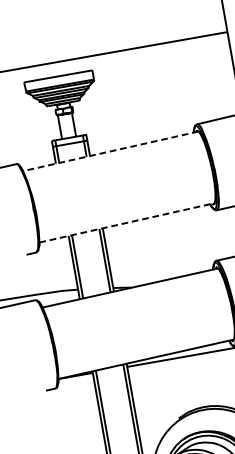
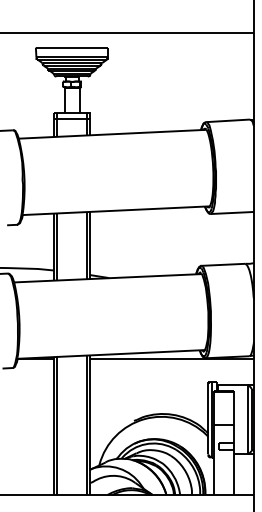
line: (110, 151) -> (112, 134), dashed -> solid
line: (127, 222) -> (116, 210), dashed -> solid

